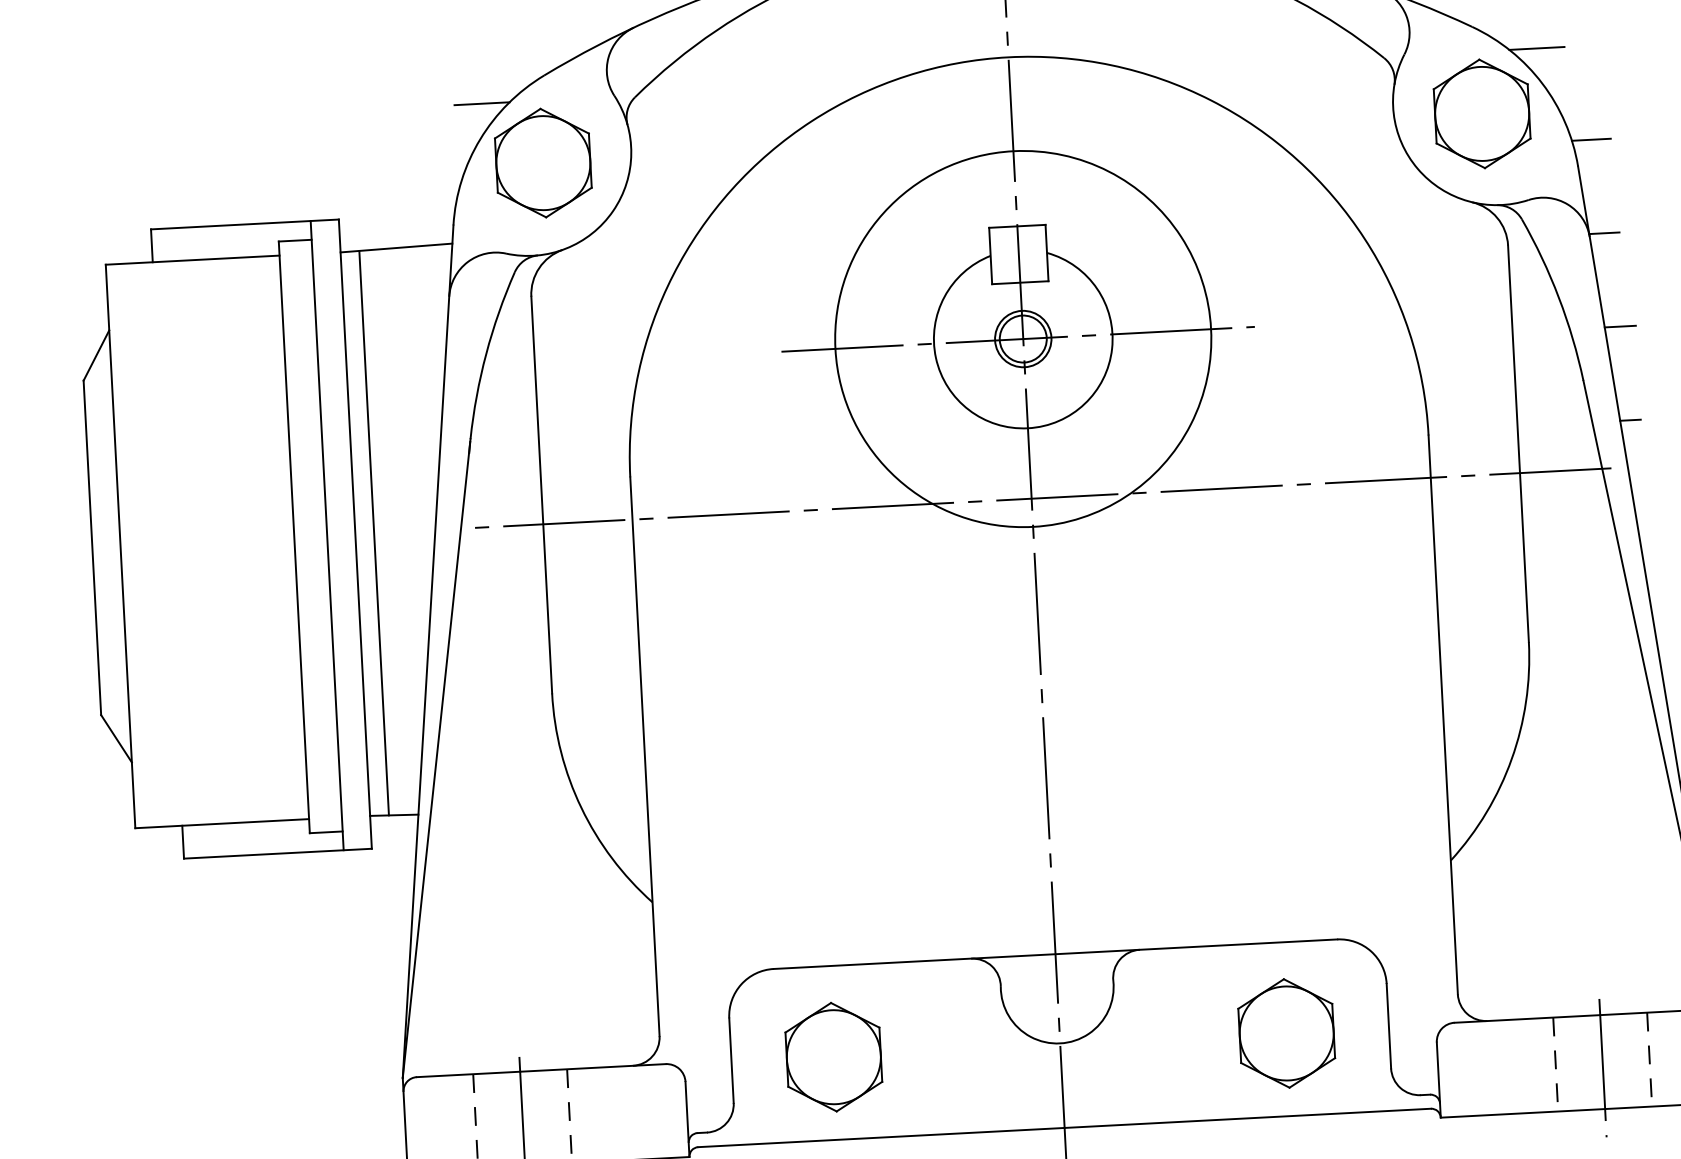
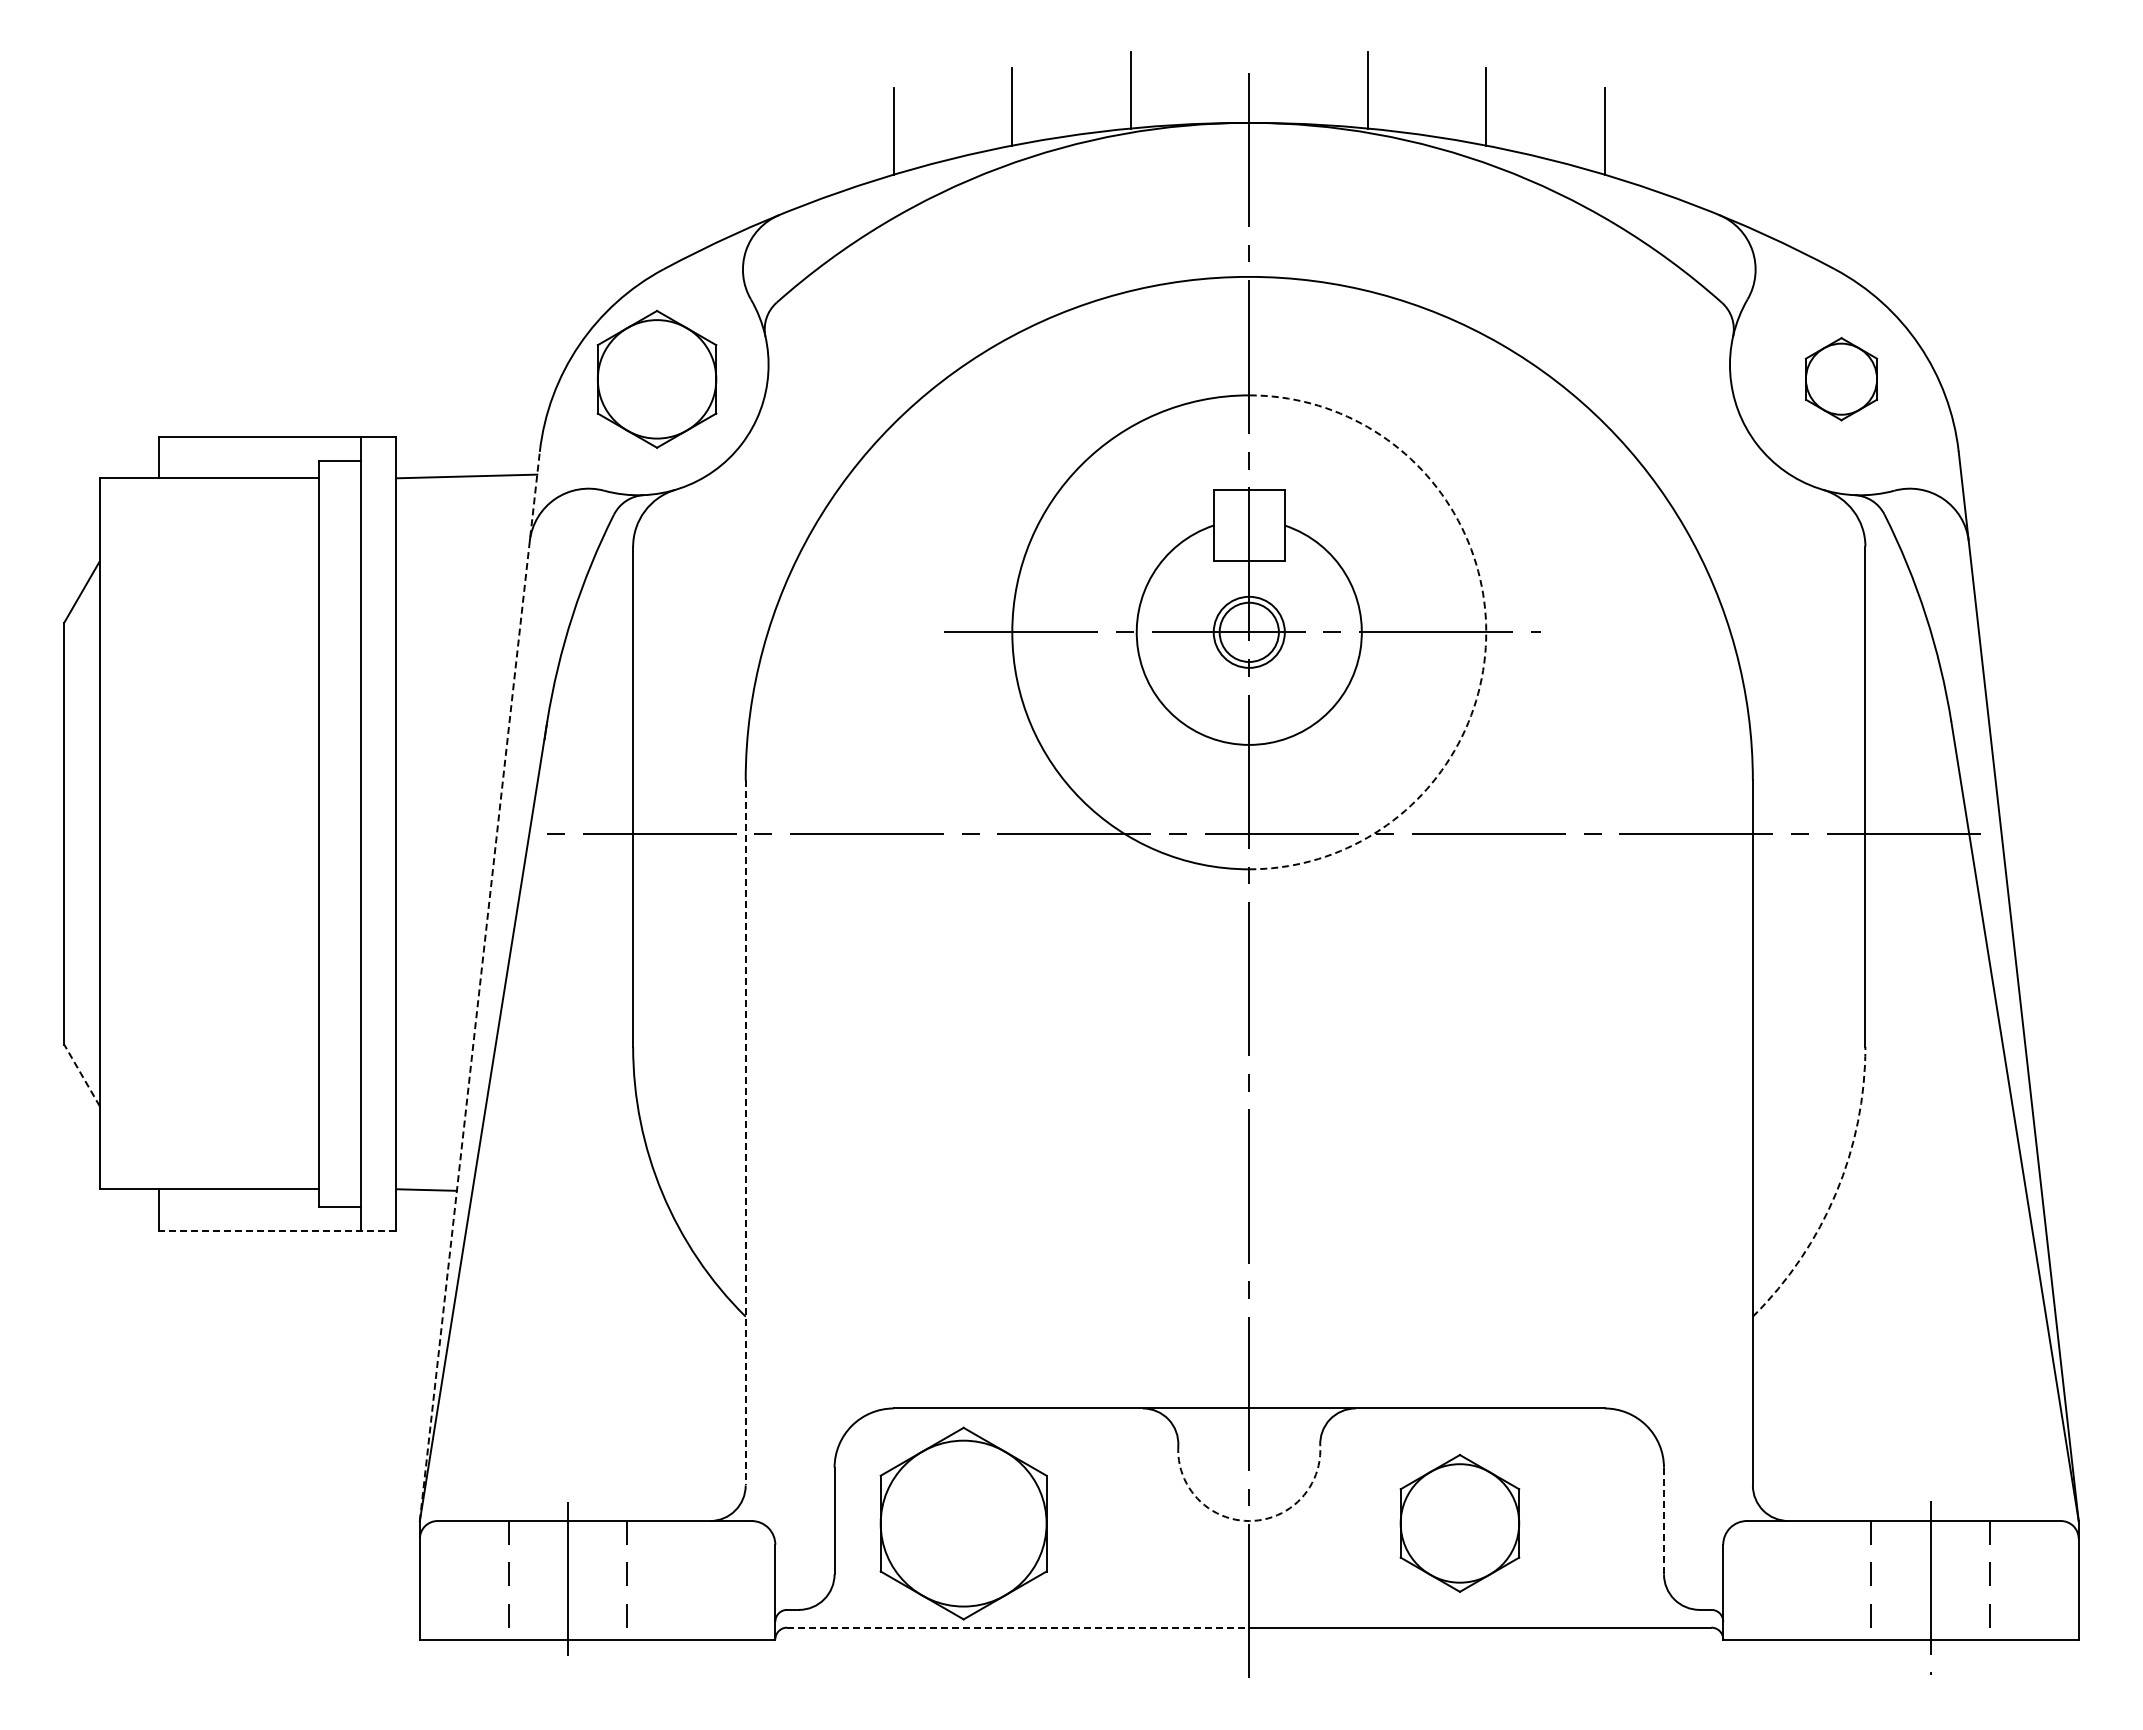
line: (1536, 48) -> (1914, 300), removed
line: (481, 103) -> (583, 300), removed
part: (1482, 113) -> (1841, 378), size x0.6
line: (1590, 140) -> (1976, 419), removed
line: (1604, 233) -> (1987, 537), removed
line: (1619, 326) -> (2000, 656), removed
arc: (1211, 329) -> (1486, 632), solid -> dashed
line: (1630, 420) -> (2007, 774), removed
line: (373, 532) -> (419, 833), removed
line: (427, 651) -> (479, 986), solid -> dashed
line: (116, 738) -> (82, 1075), solid -> dashed
line: (644, 756) -> (745, 1132), solid -> dashed
arc: (1512, 759) -> (1836, 1193), solid -> dashed
line: (277, 853) -> (277, 1230), solid -> dashed
line: (1389, 1026) -> (1664, 1521), solid -> dashed
part: (1286, 1033) -> (1459, 1523), moved
arc: (1060, 1043) -> (1249, 1521), solid -> dashed
part: (833, 1056) -> (963, 1522), size x1.4
line: (881, 1137) -> (1018, 1627), solid -> dashed

